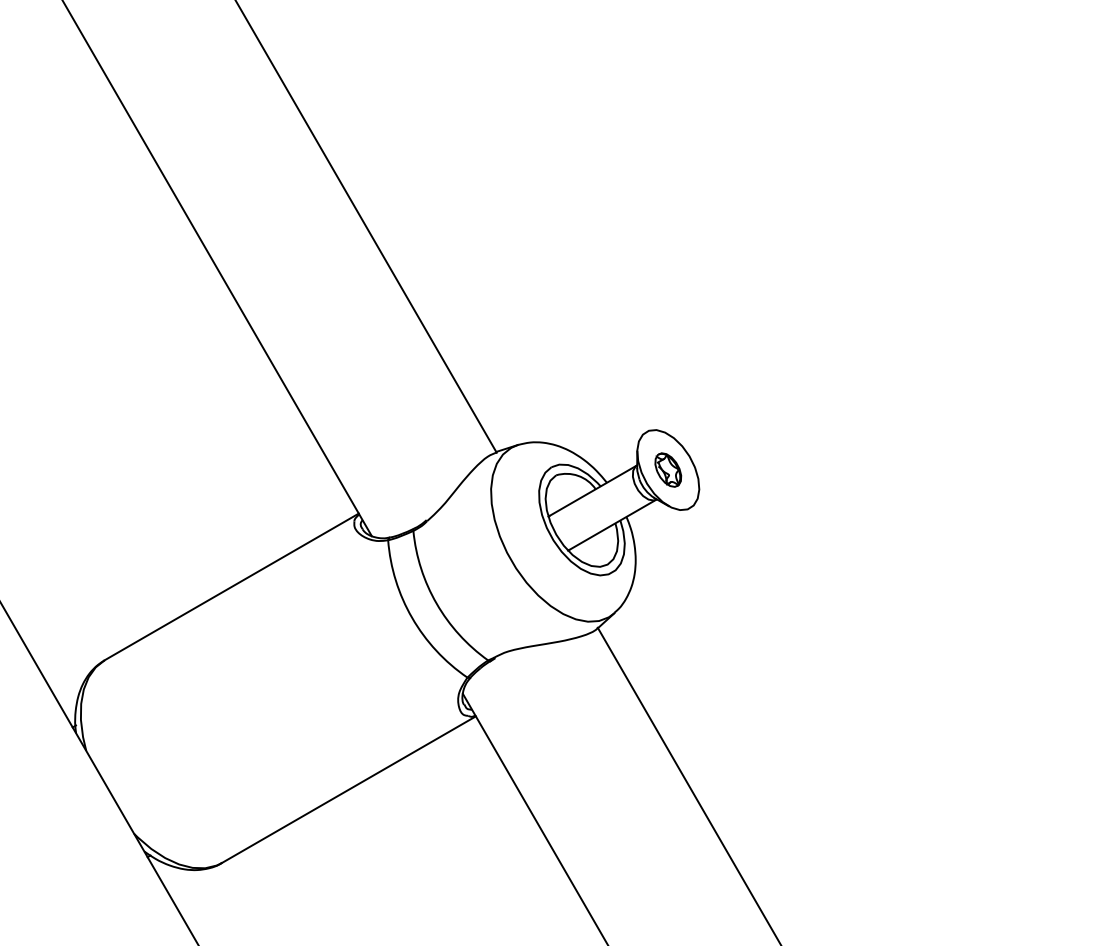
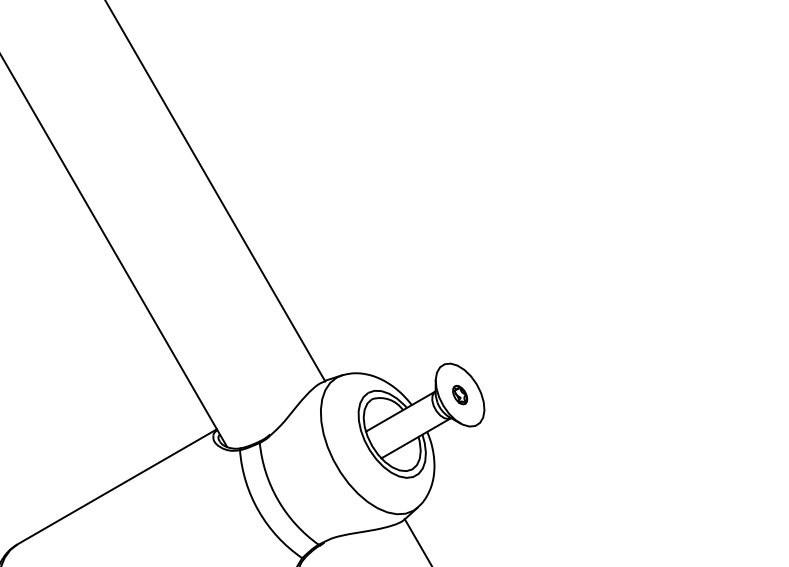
part: (668, 469) -> (460, 394), size x0.7

